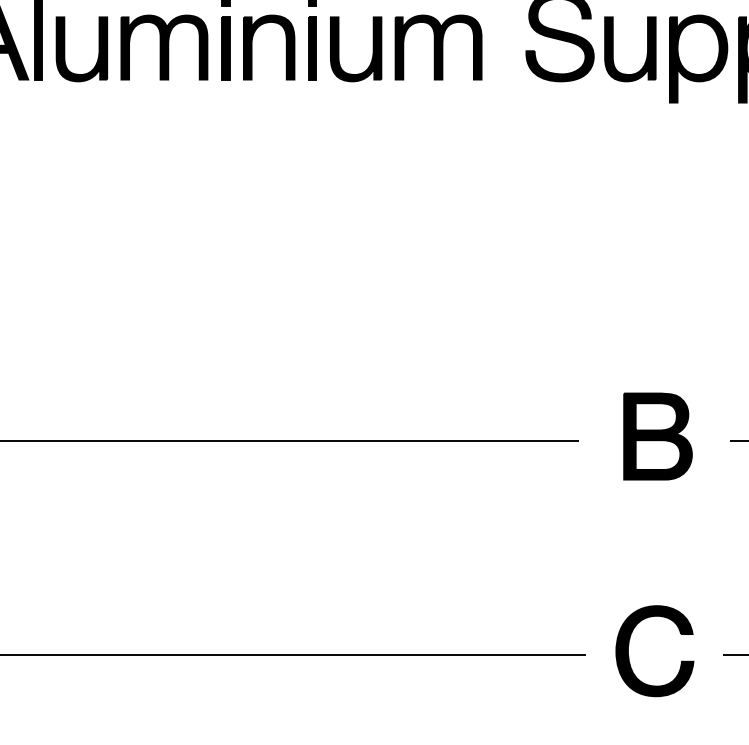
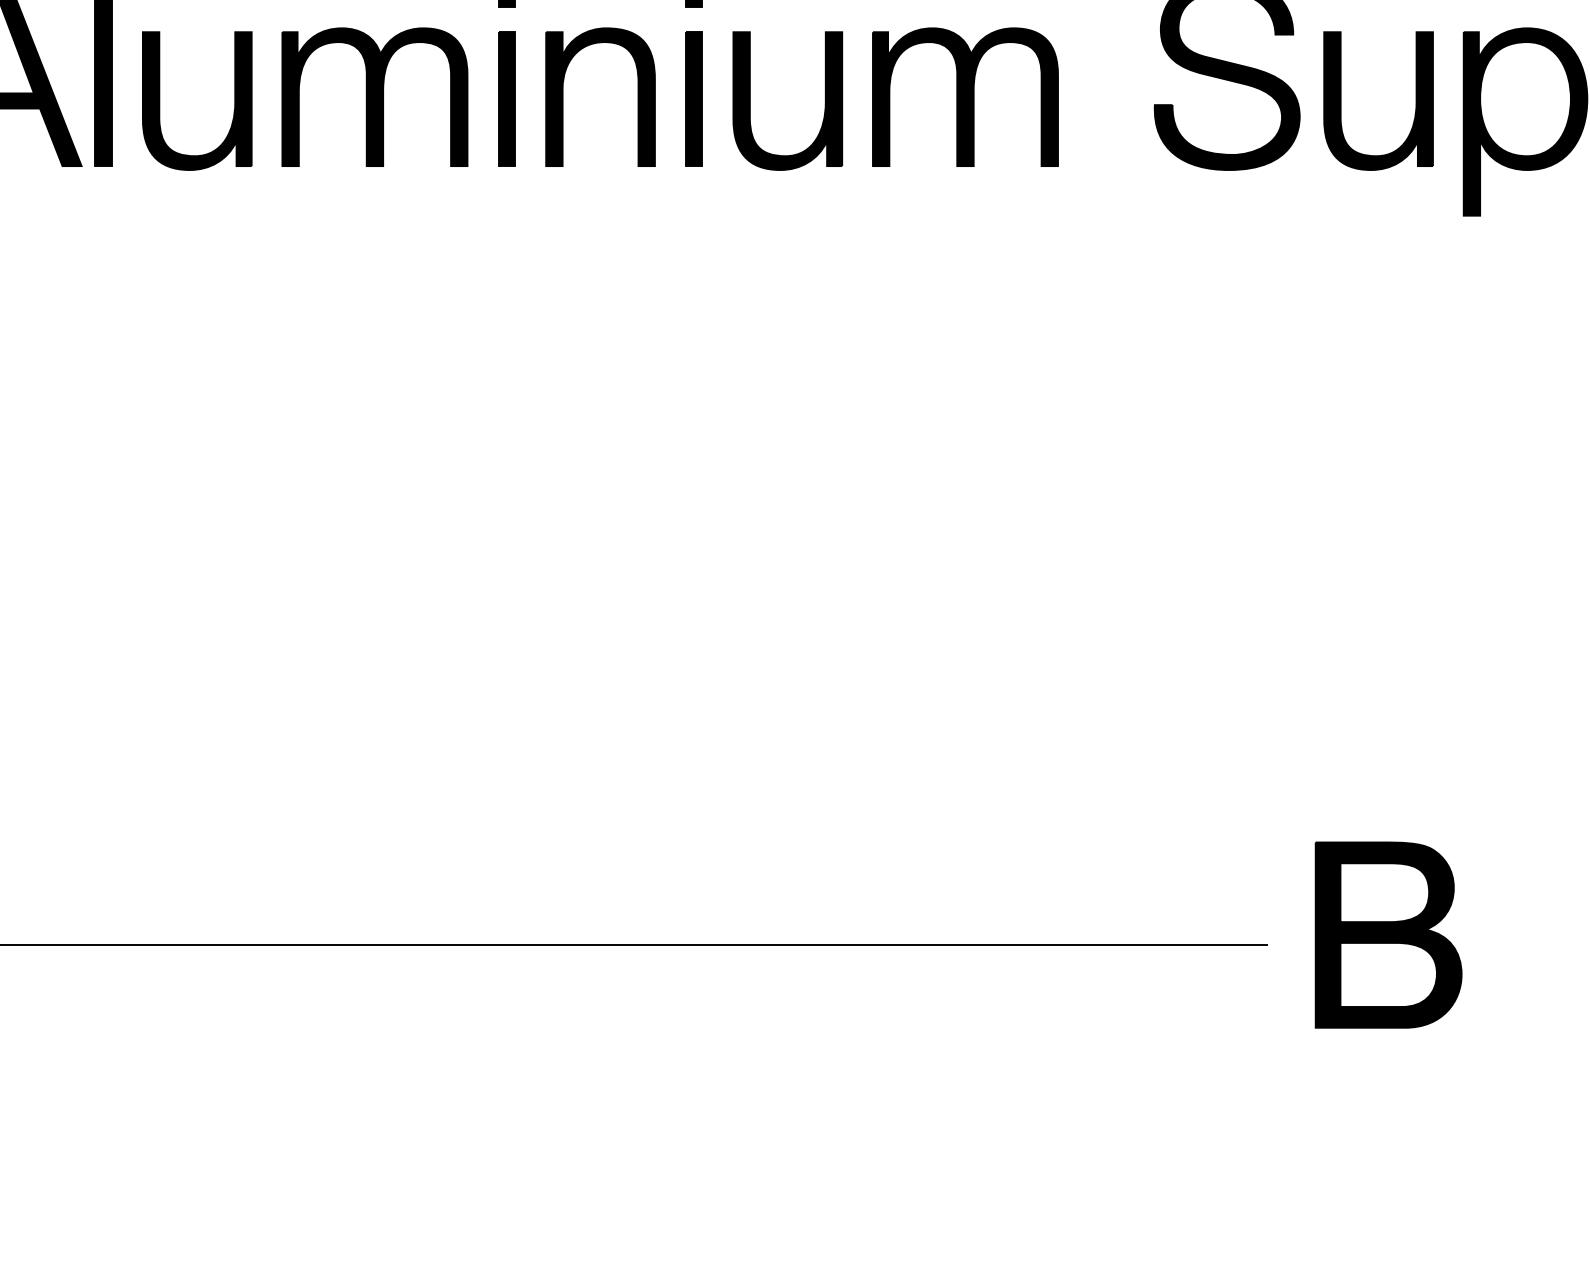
part: (657, 436) -> (1387, 934), moved

